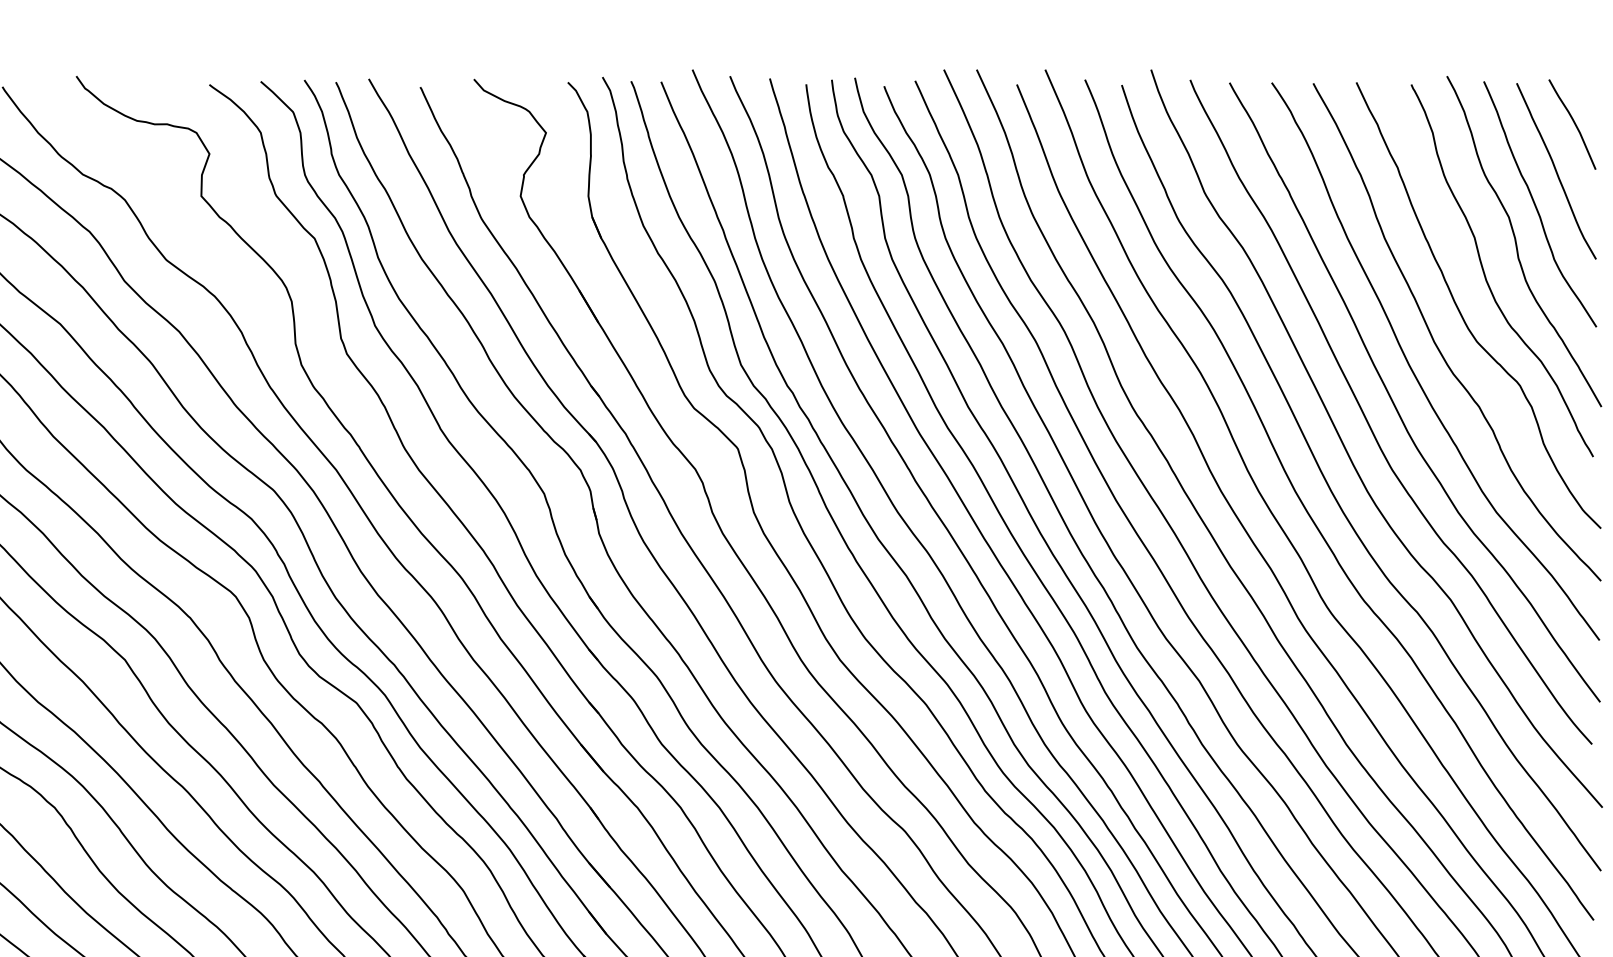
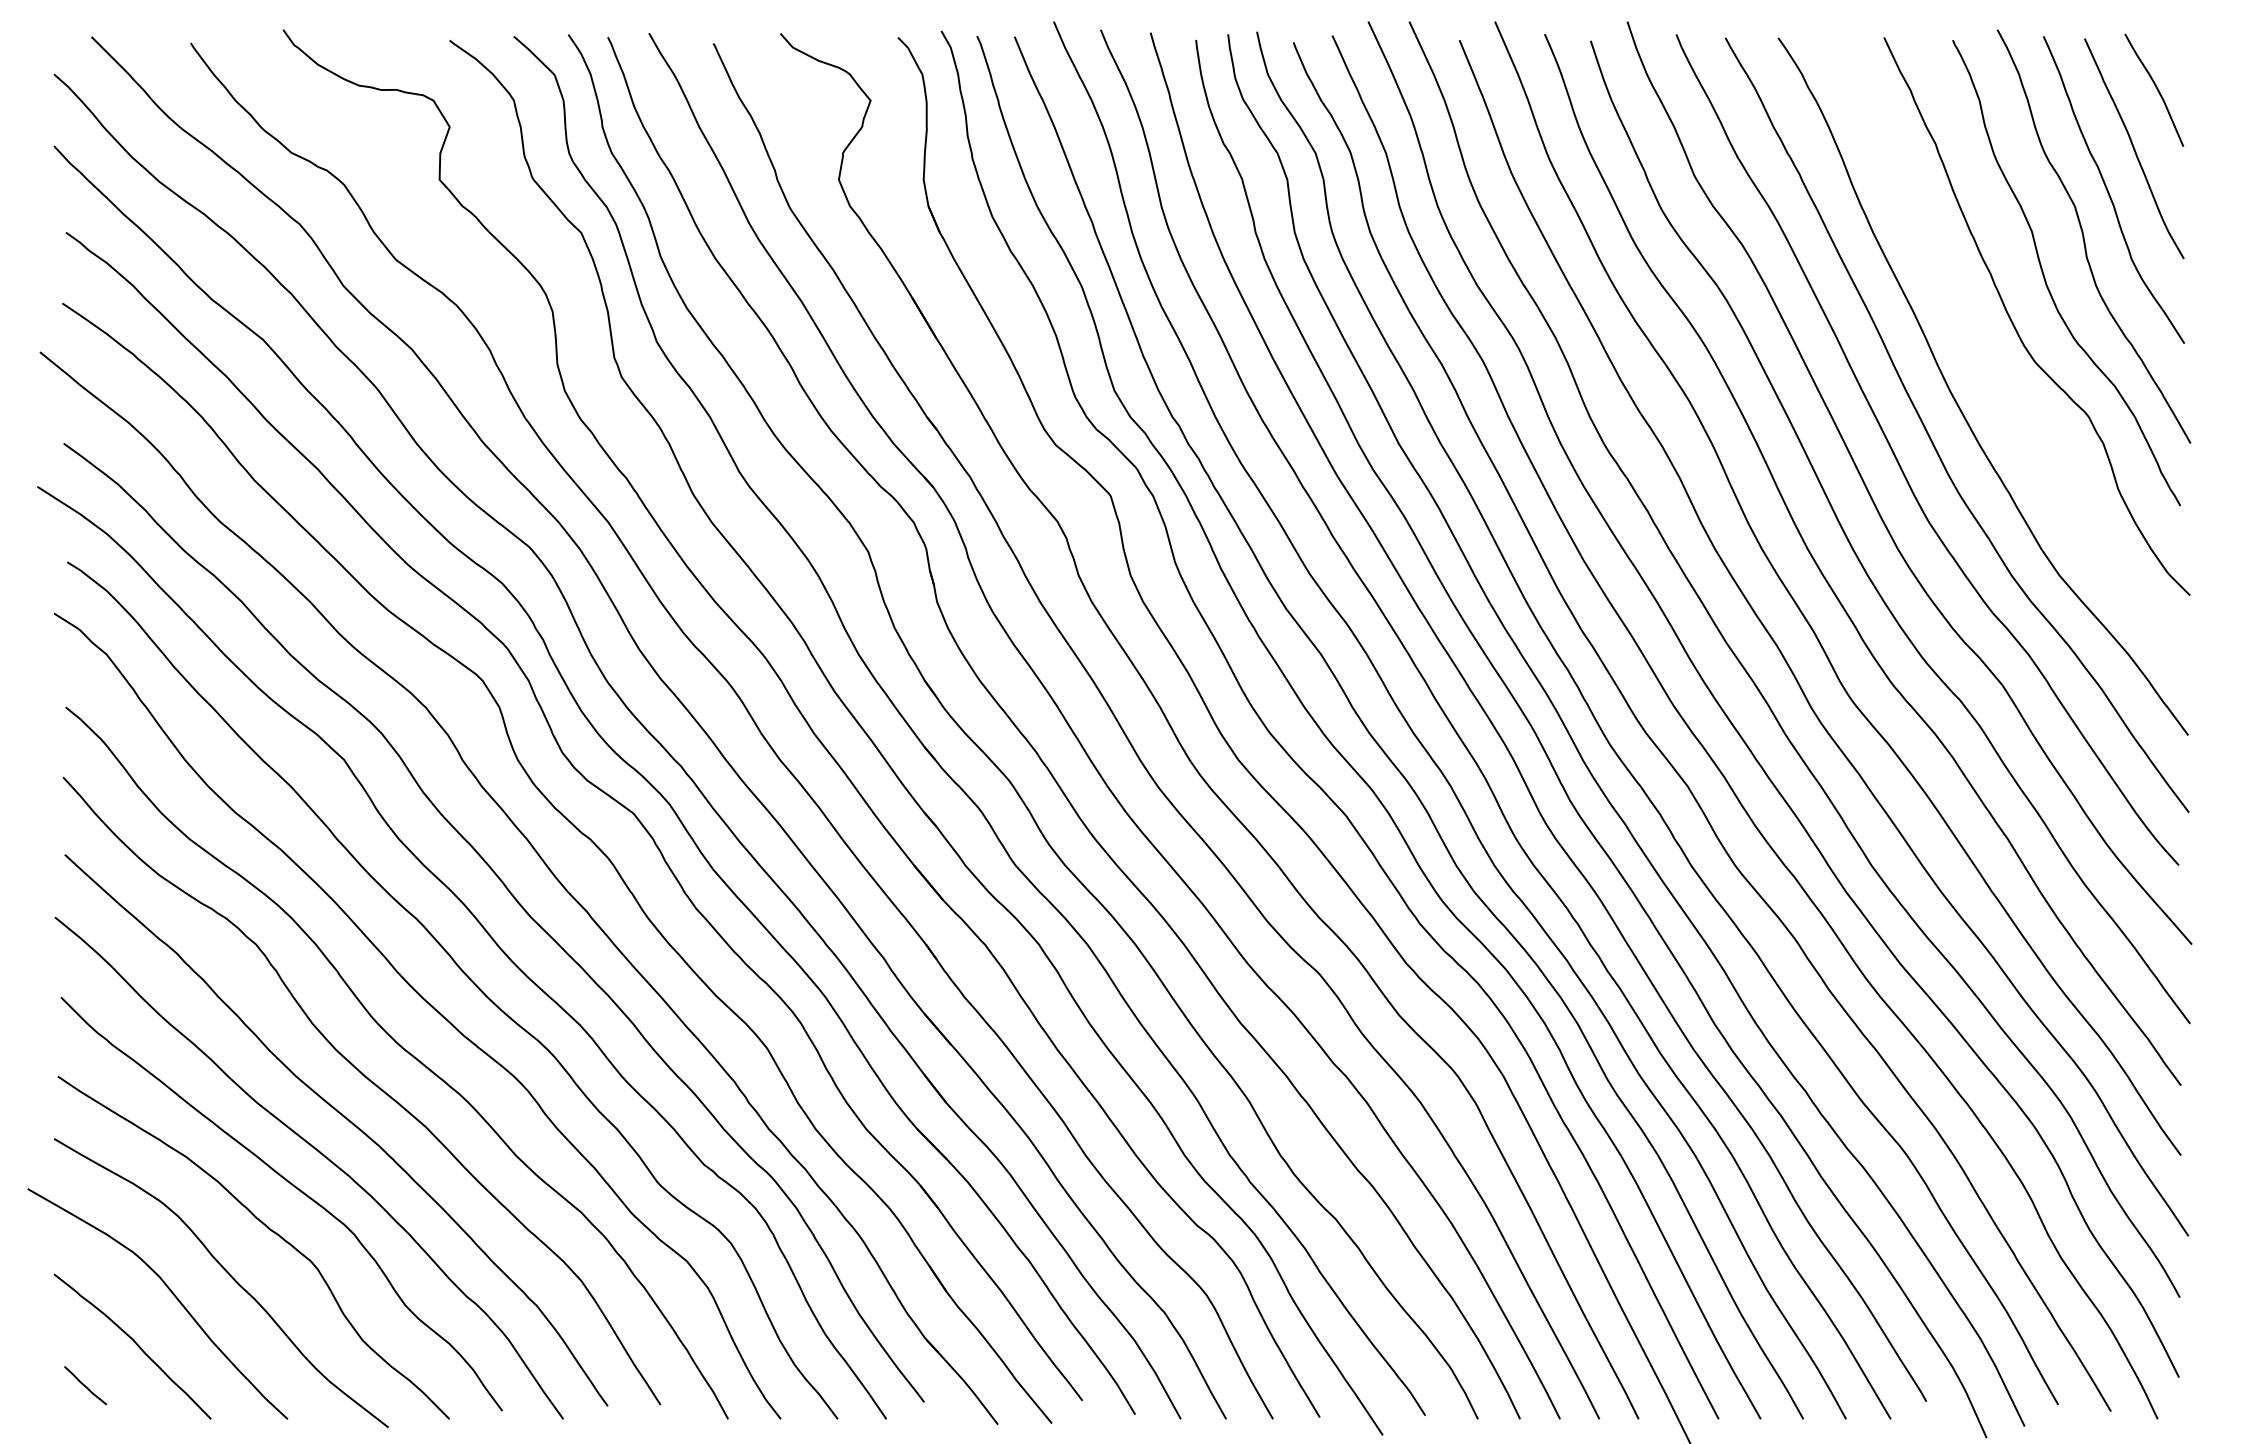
curve: (1435, 343) -> (1983, 363), removed

